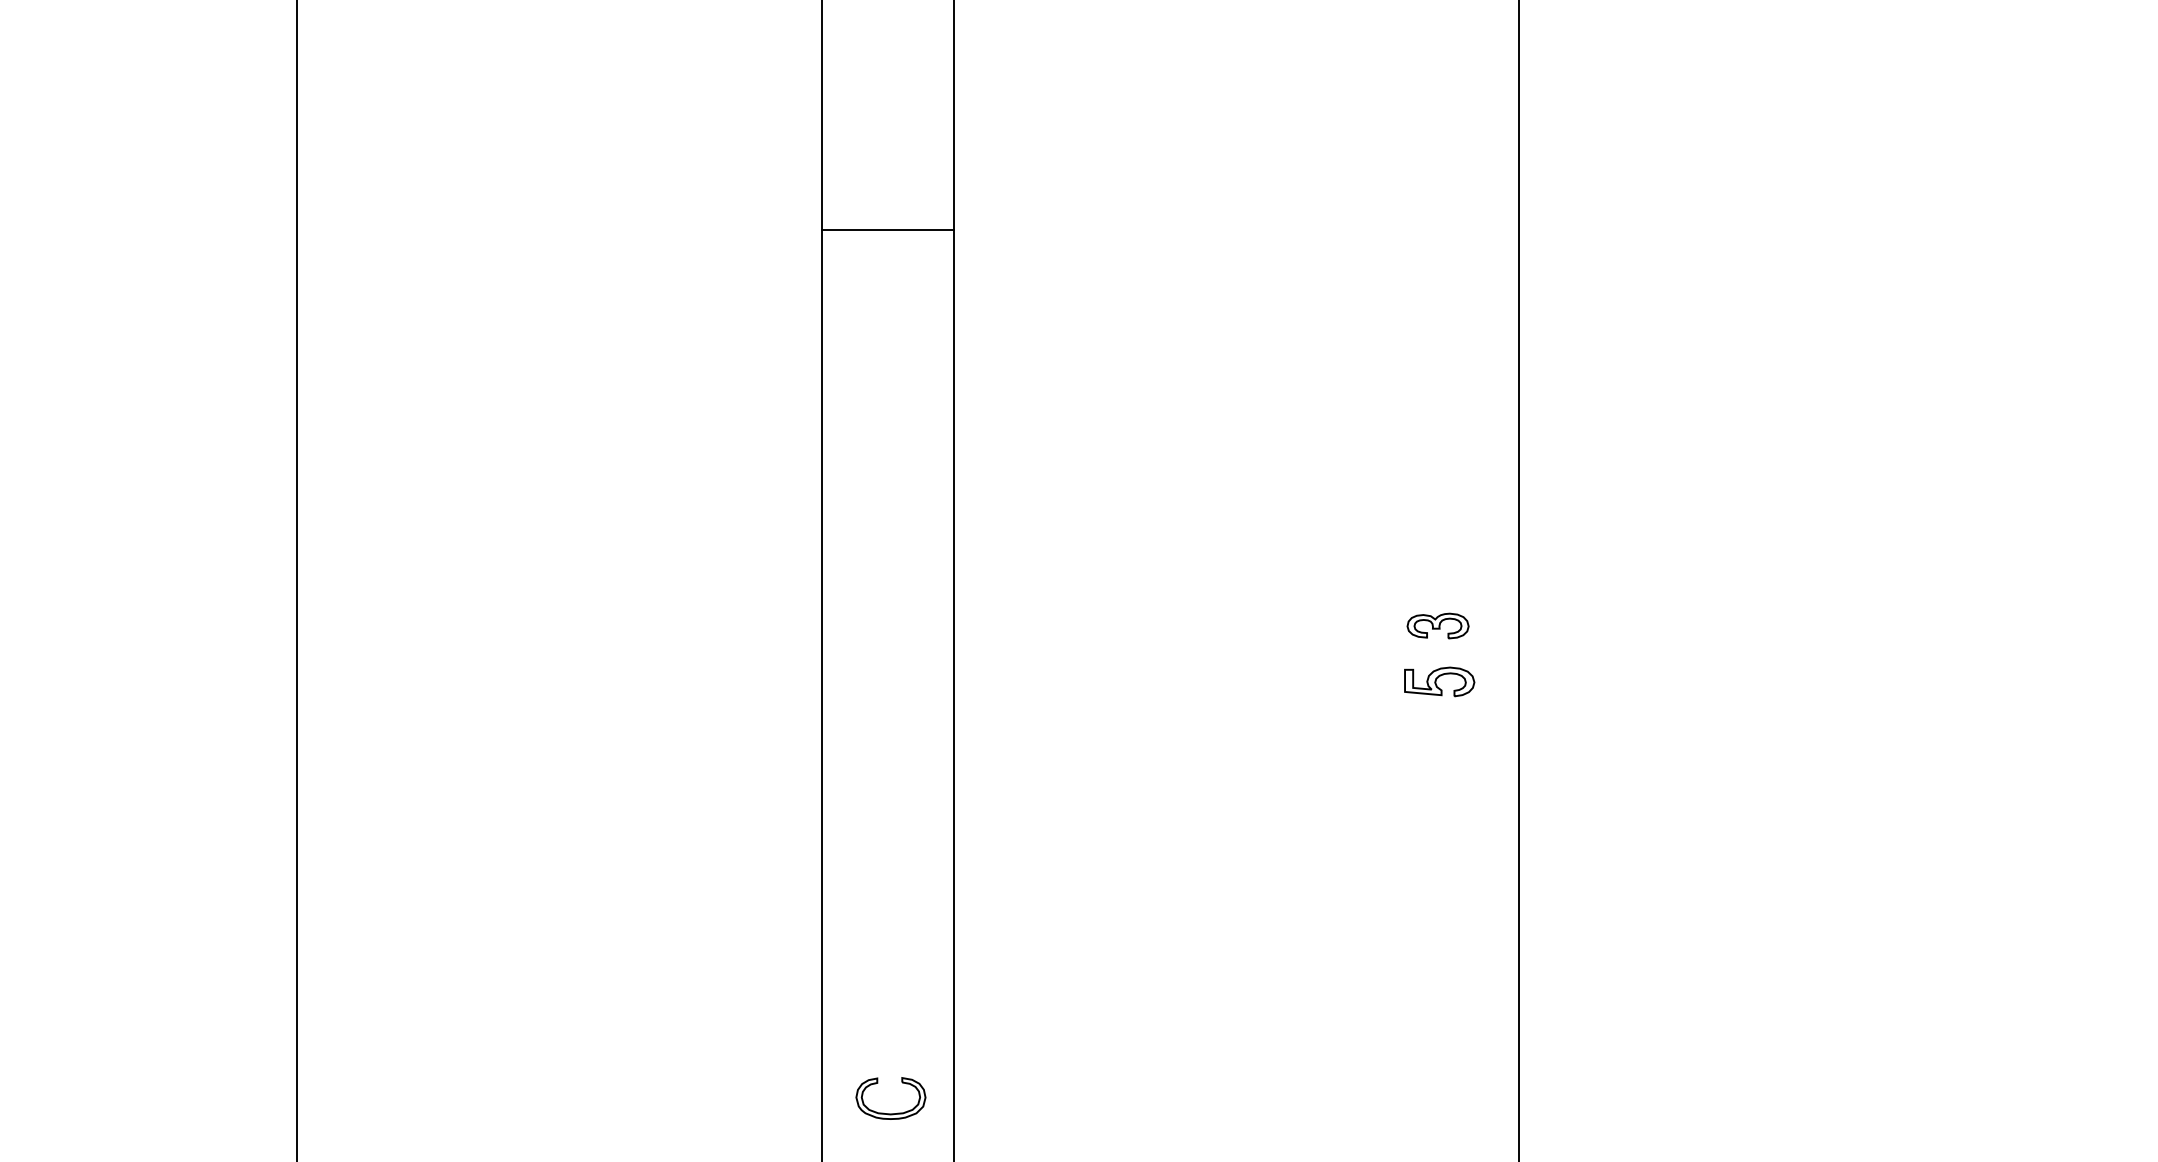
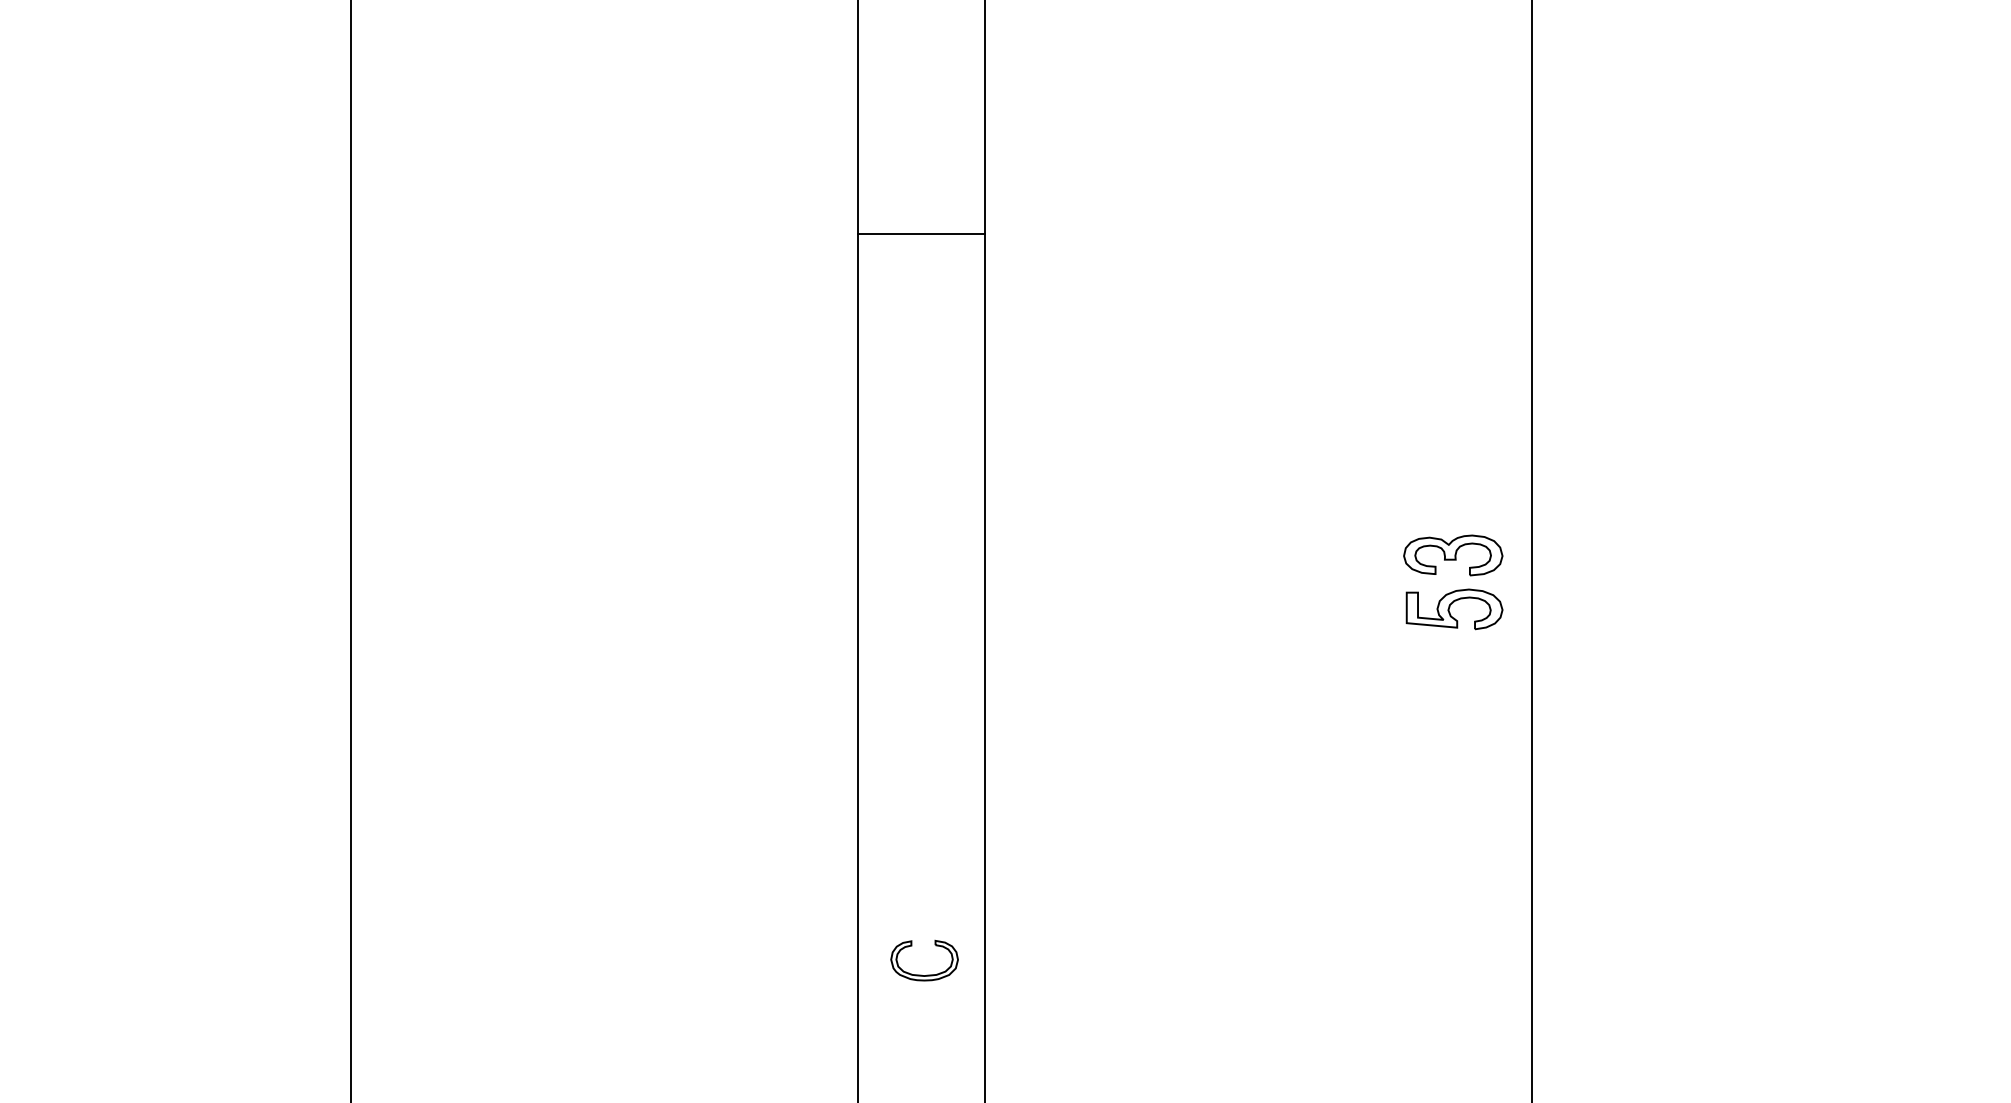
line: (887, 230) -> (921, 234), moved
part: (1437, 625) -> (1452, 554), size x1.67
part: (1439, 681) -> (1454, 608), size x1.43
part: (890, 1113) -> (924, 975), moved

